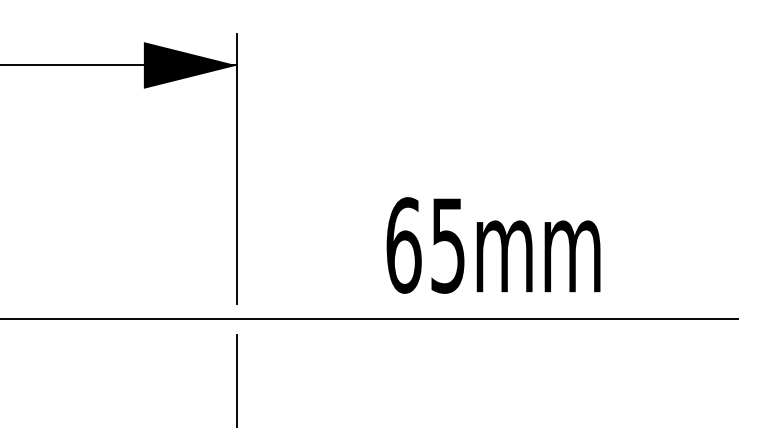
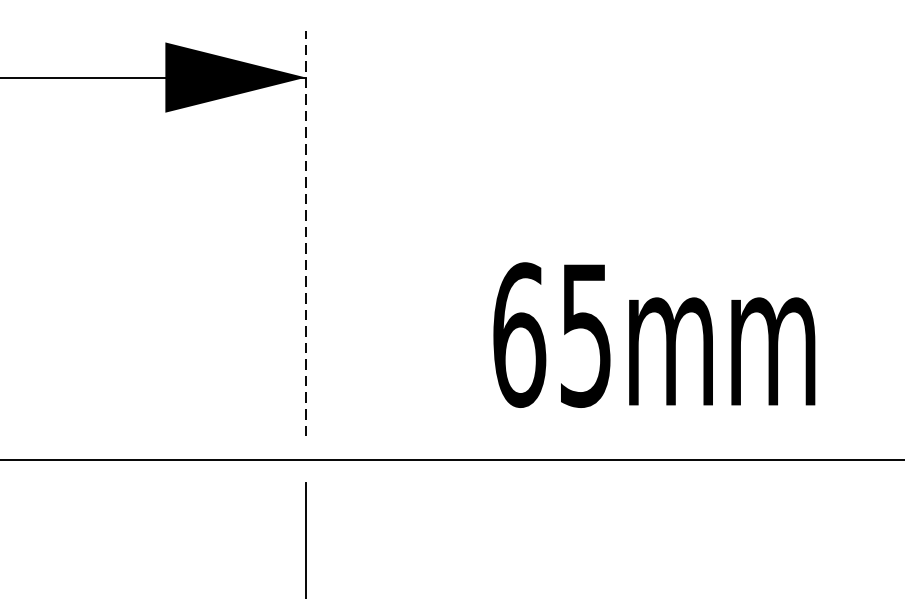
line: (237, 168) -> (306, 232), solid -> dashed
text: (493, 245) -> (654, 335), moved

